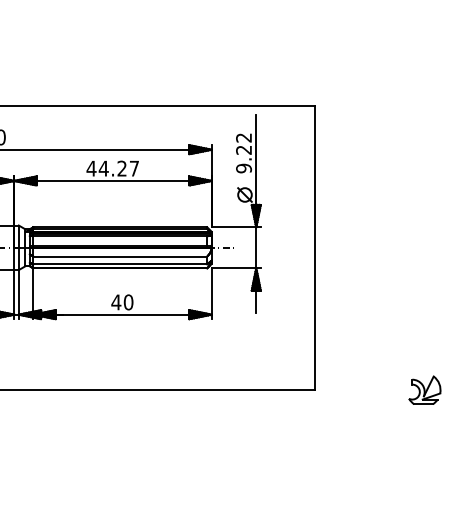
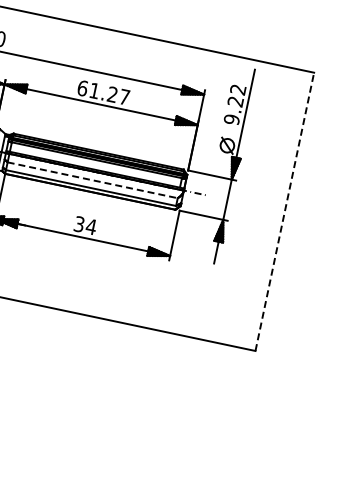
text: (97, 168) -> (88, 89), 44.27 -> 61.27
line: (314, 247) -> (284, 211), solid -> dashed
line: (120, 256) -> (92, 180), solid -> dashed
text: (122, 302) -> (85, 225), 40 -> 34

